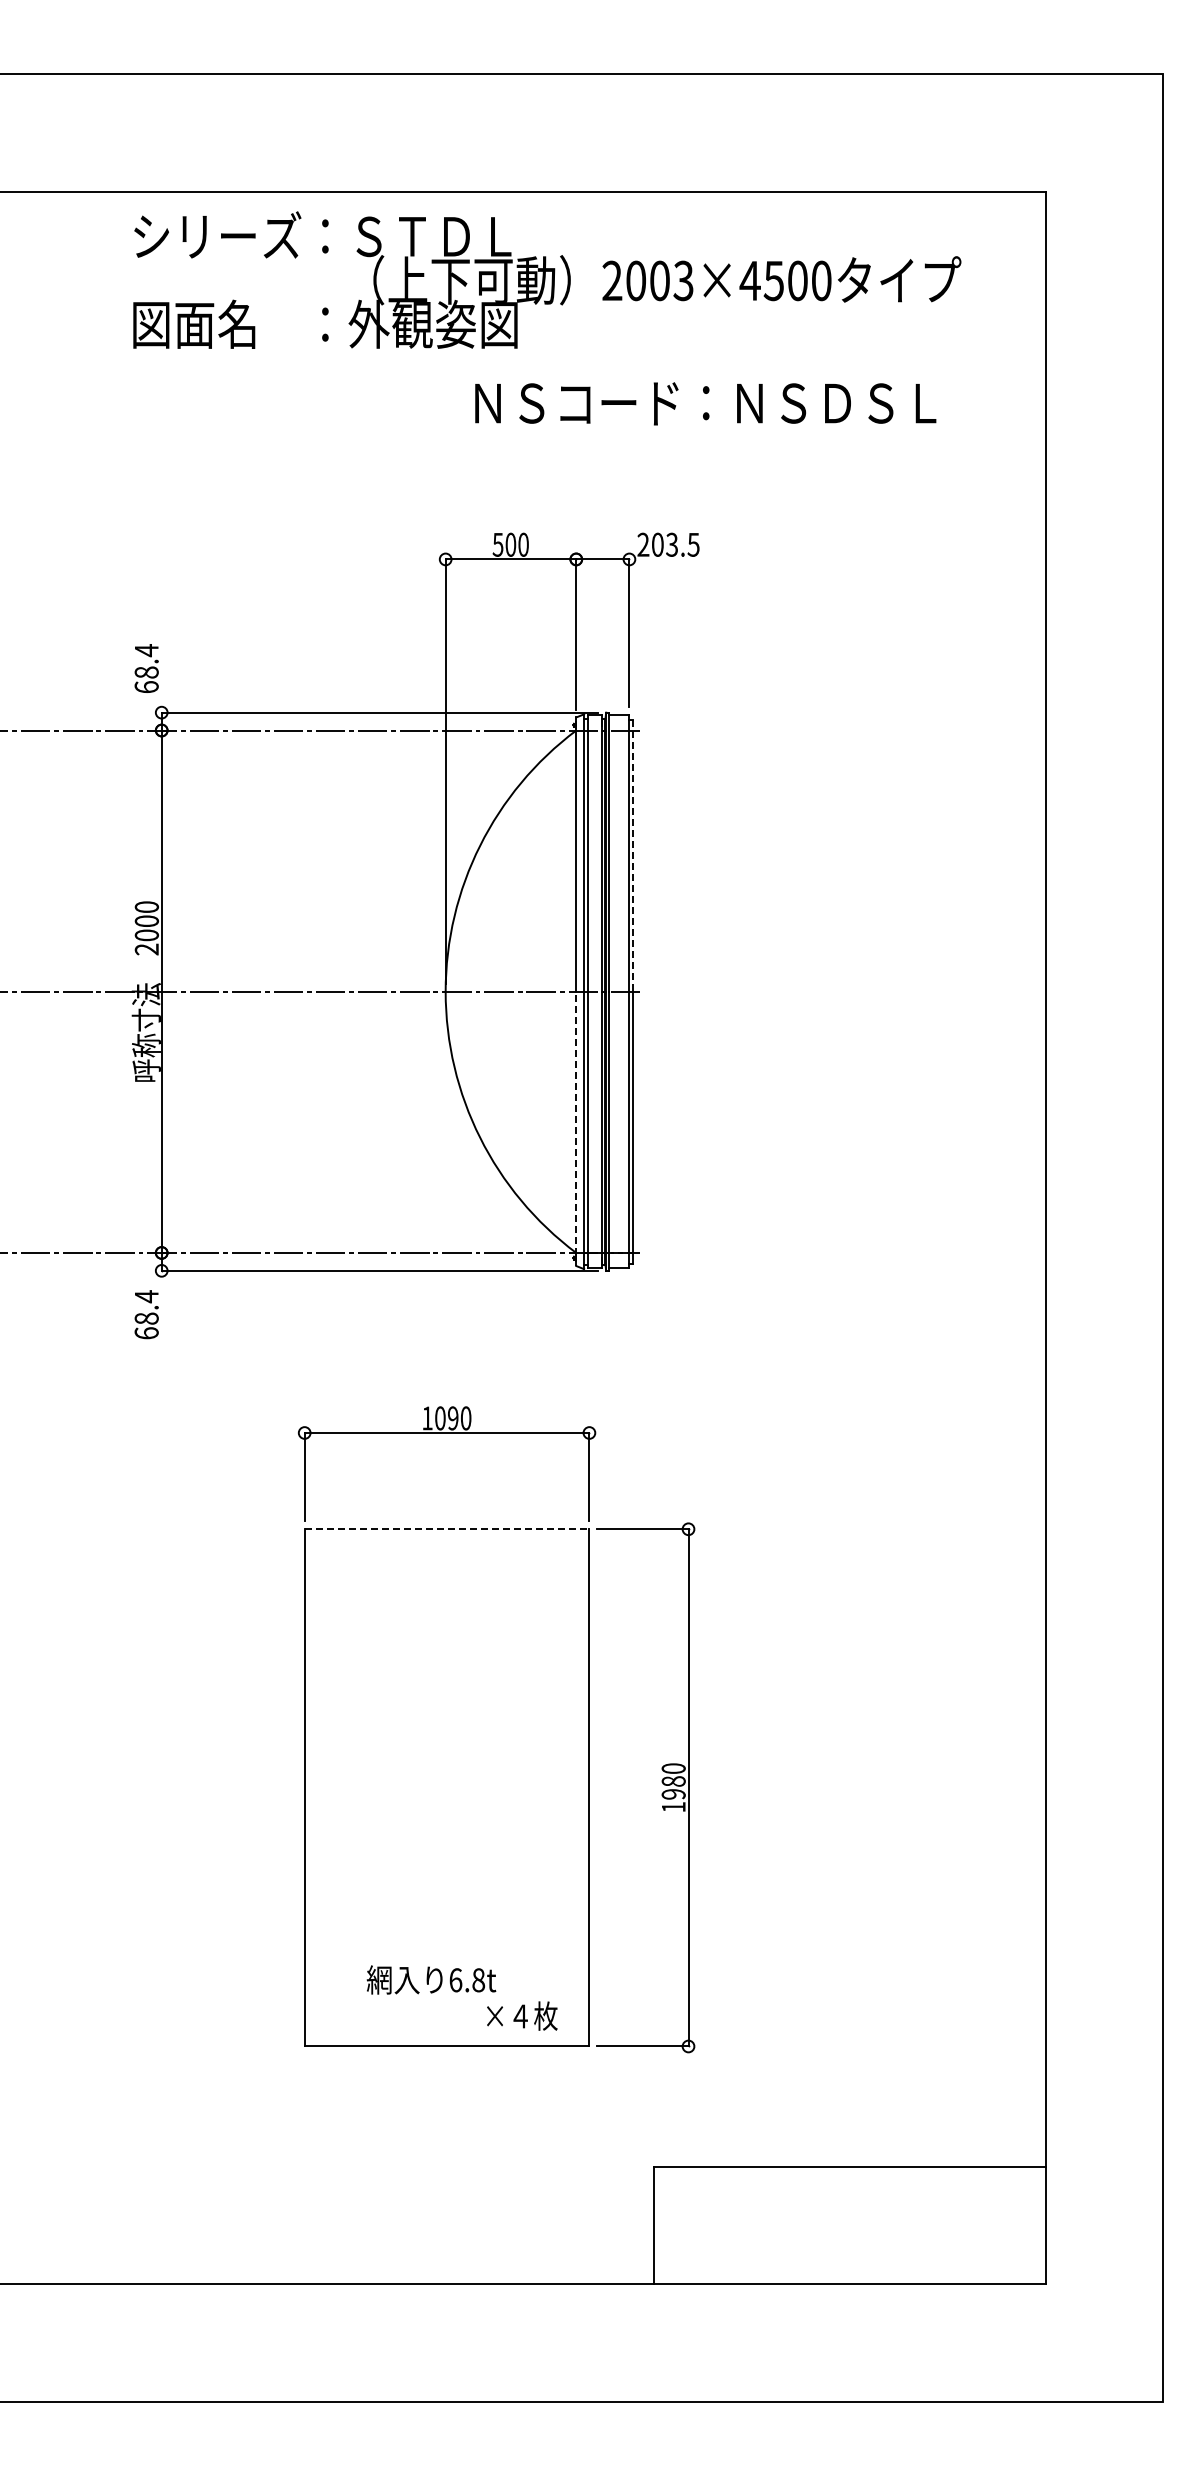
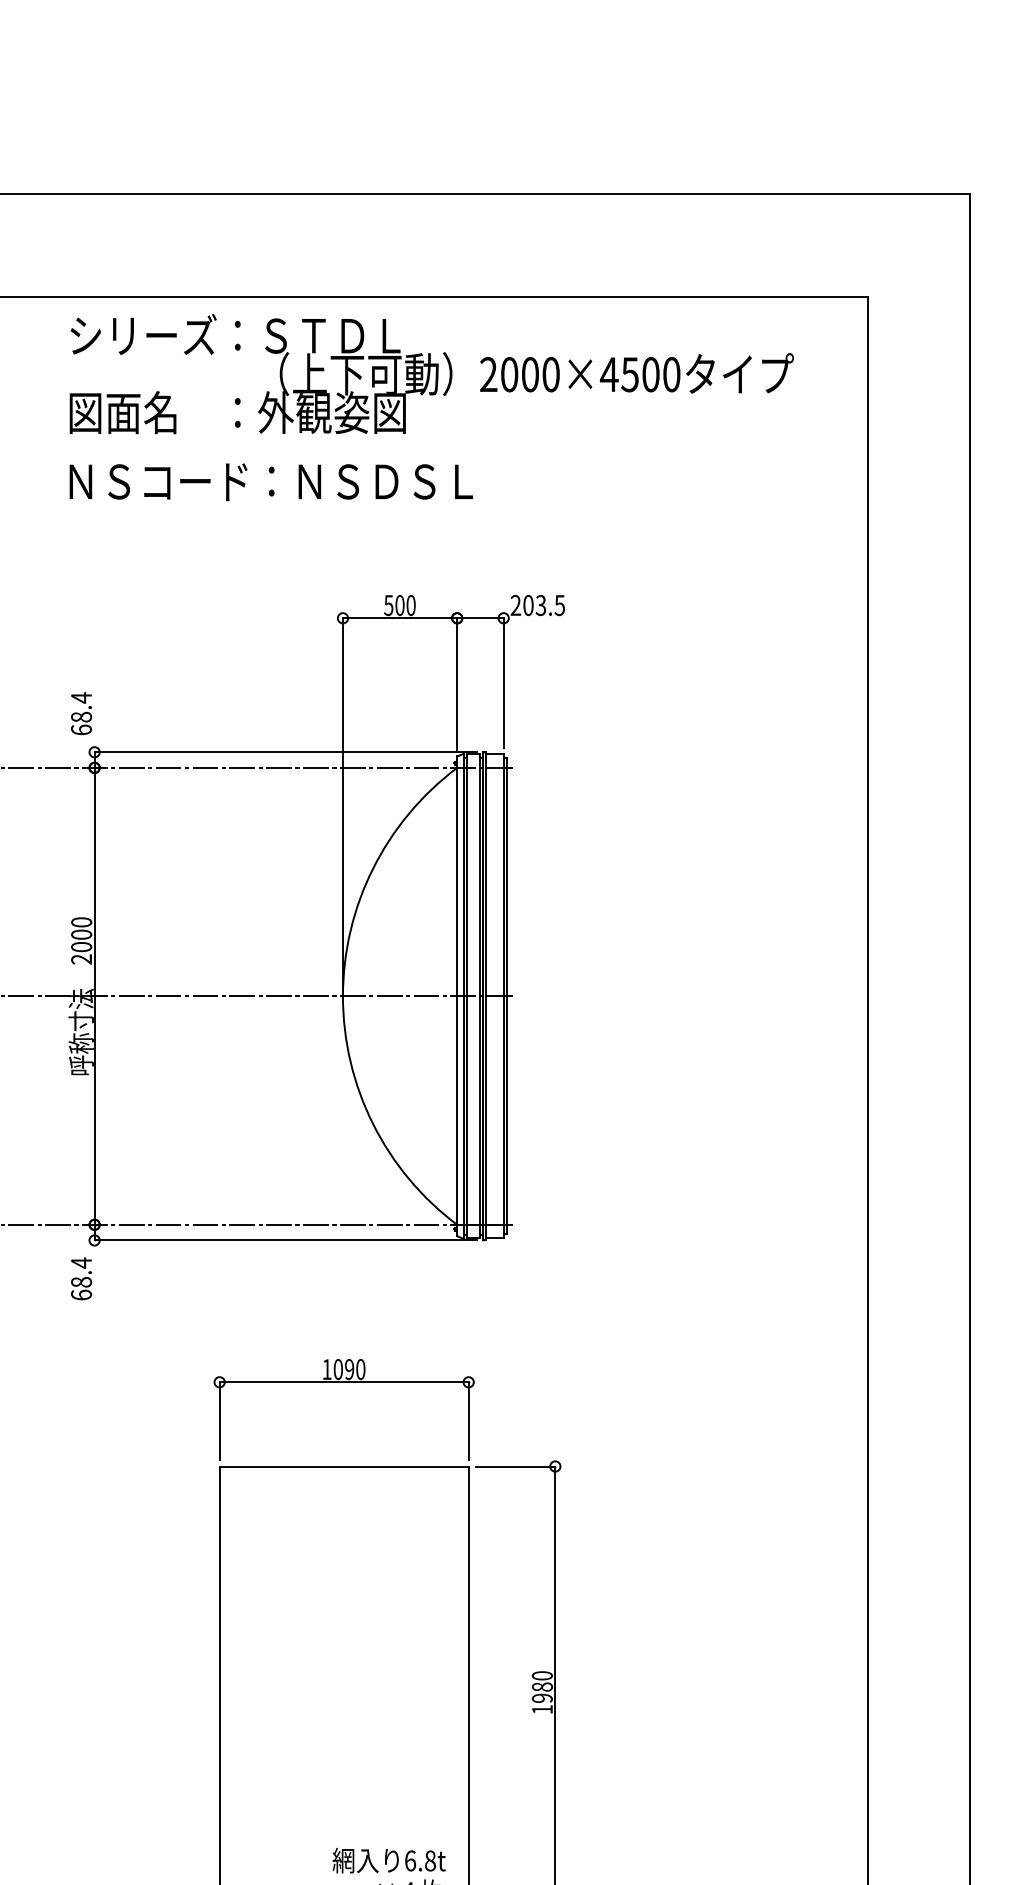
text: (683, 280) -> (550, 374), 2003×4500 -> 2000×4500
text: (705, 403) -> (271, 481), moved
line: (633, 856) -> (507, 878), dashed -> solid
line: (576, 1128) -> (457, 1115), dashed -> solid
line: (447, 1529) -> (344, 1466), dashed -> solid
text: (431, 1979) -> (389, 1860), moved

